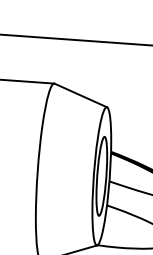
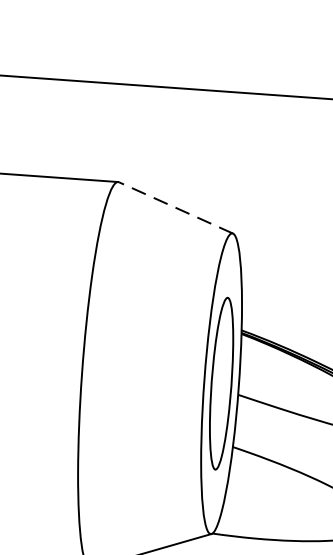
line: (80, 95) -> (175, 207), solid -> dashed

